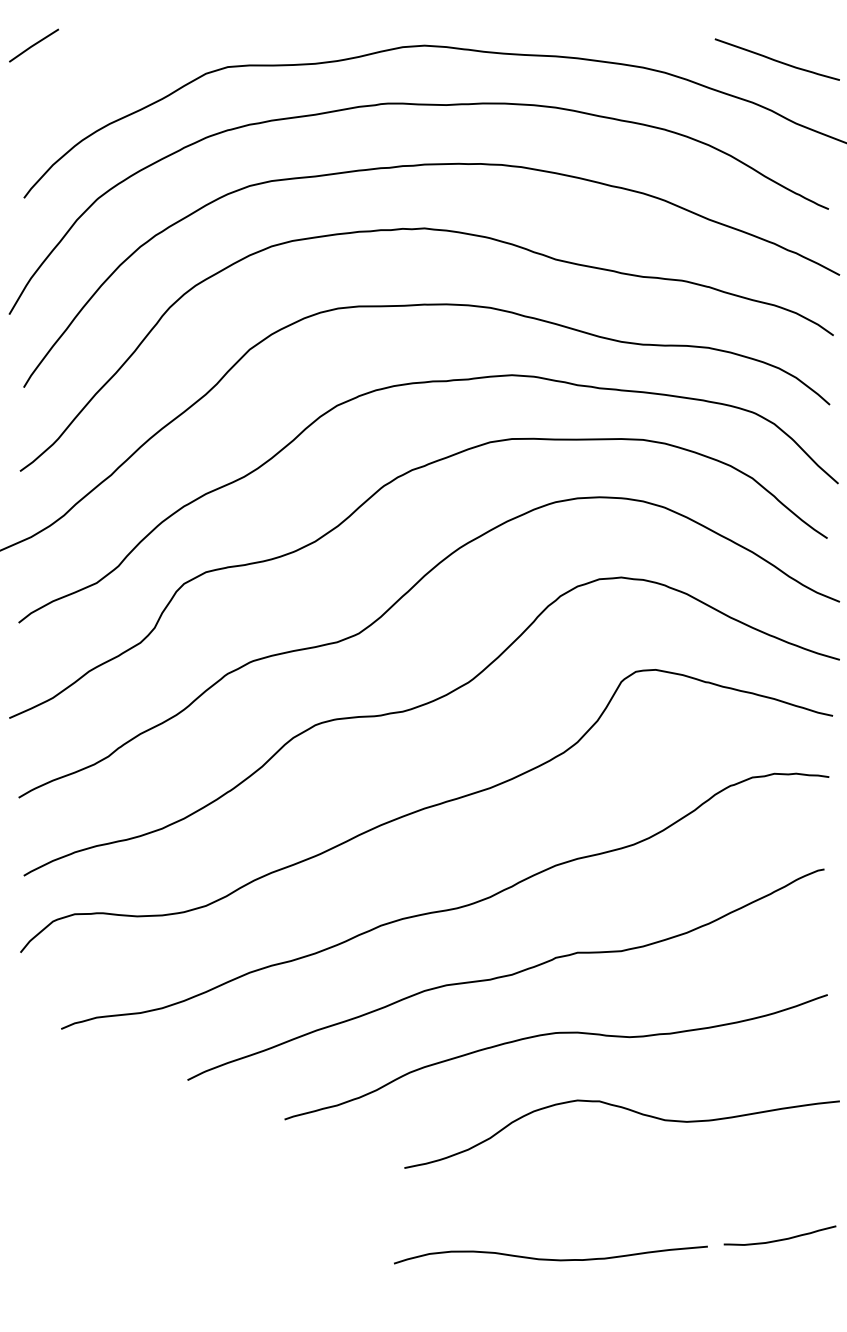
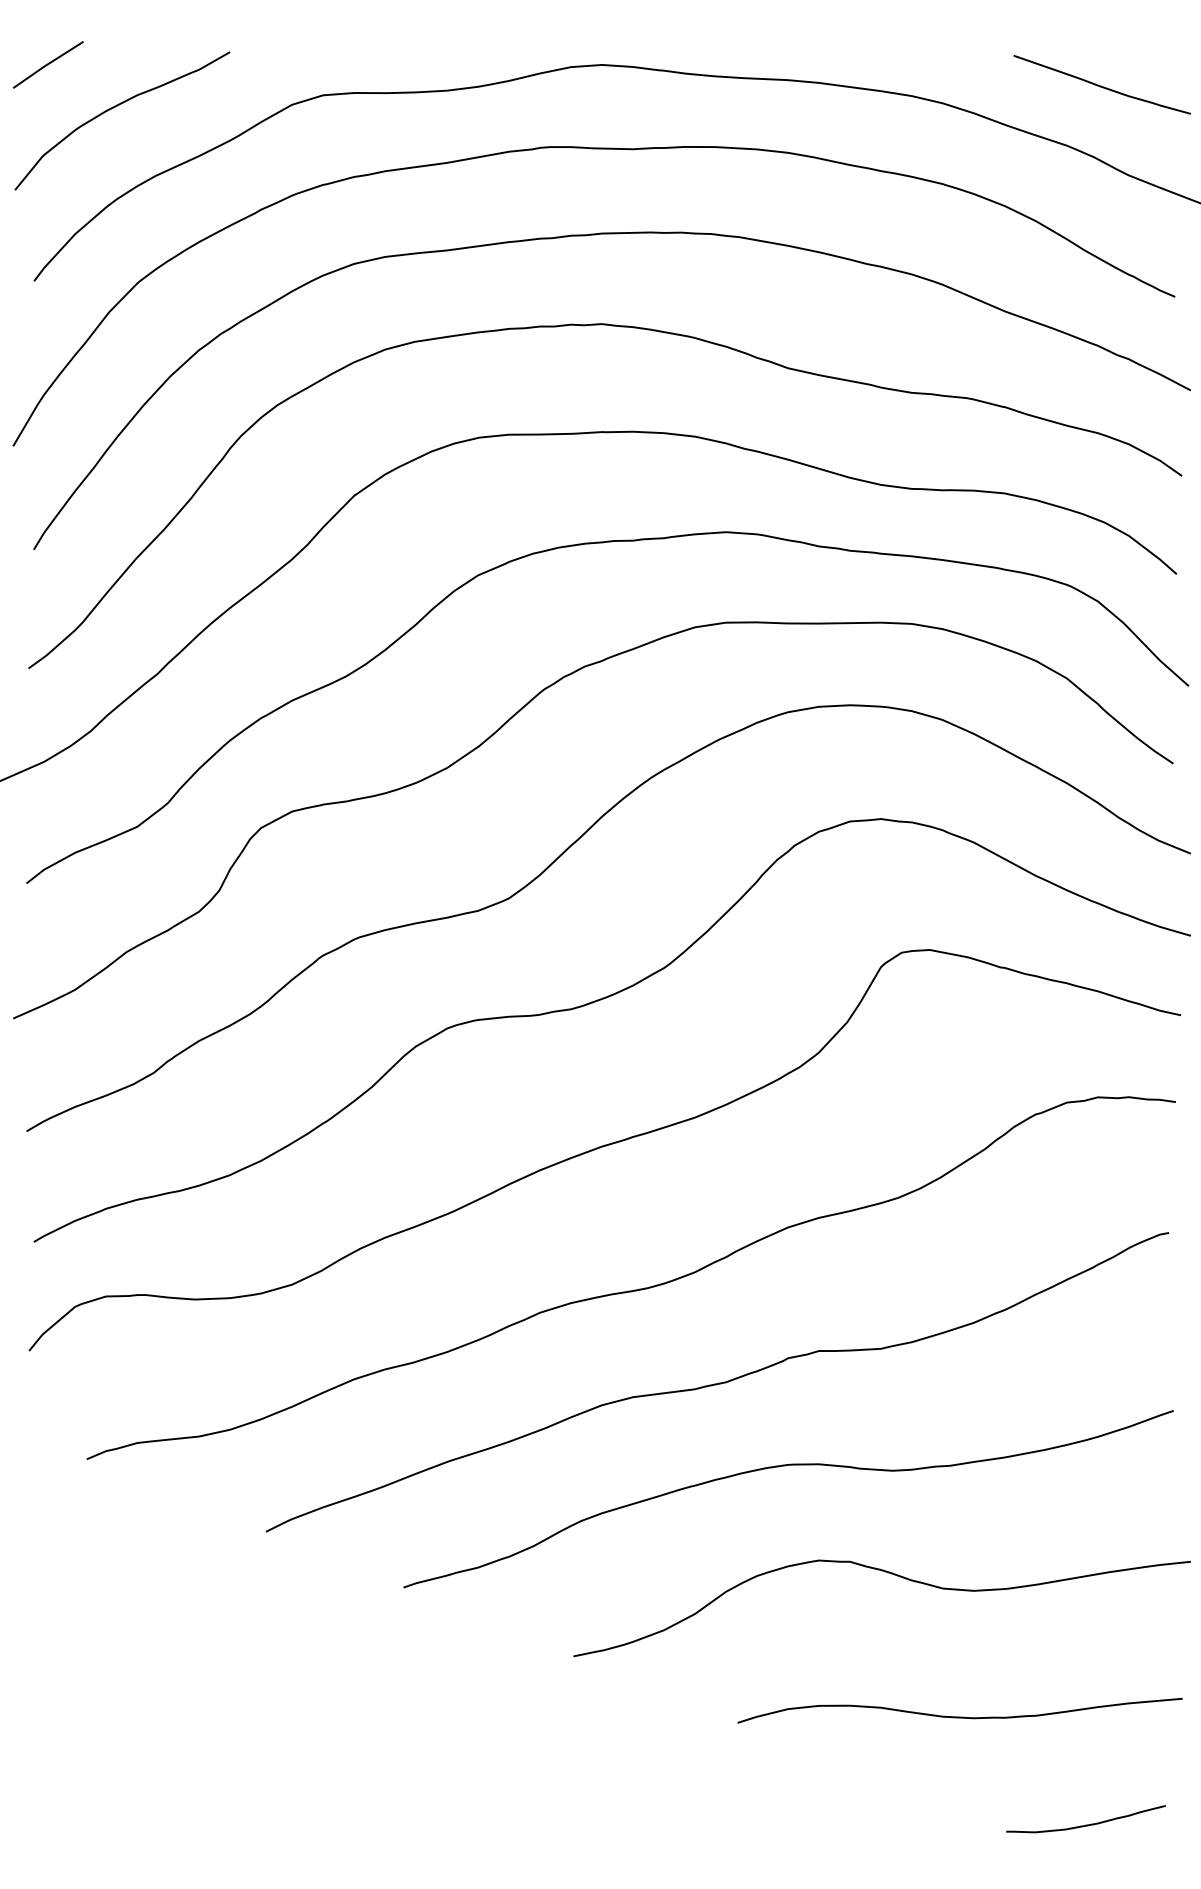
curve: (81, 75) -> (115, 107), added
curve: (779, 1239) -> (1085, 1824), moved
curve: (550, 1259) -> (959, 1716), moved

